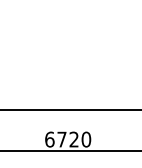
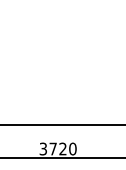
text: (49, 138) -> (43, 148), 6720 -> 3720

